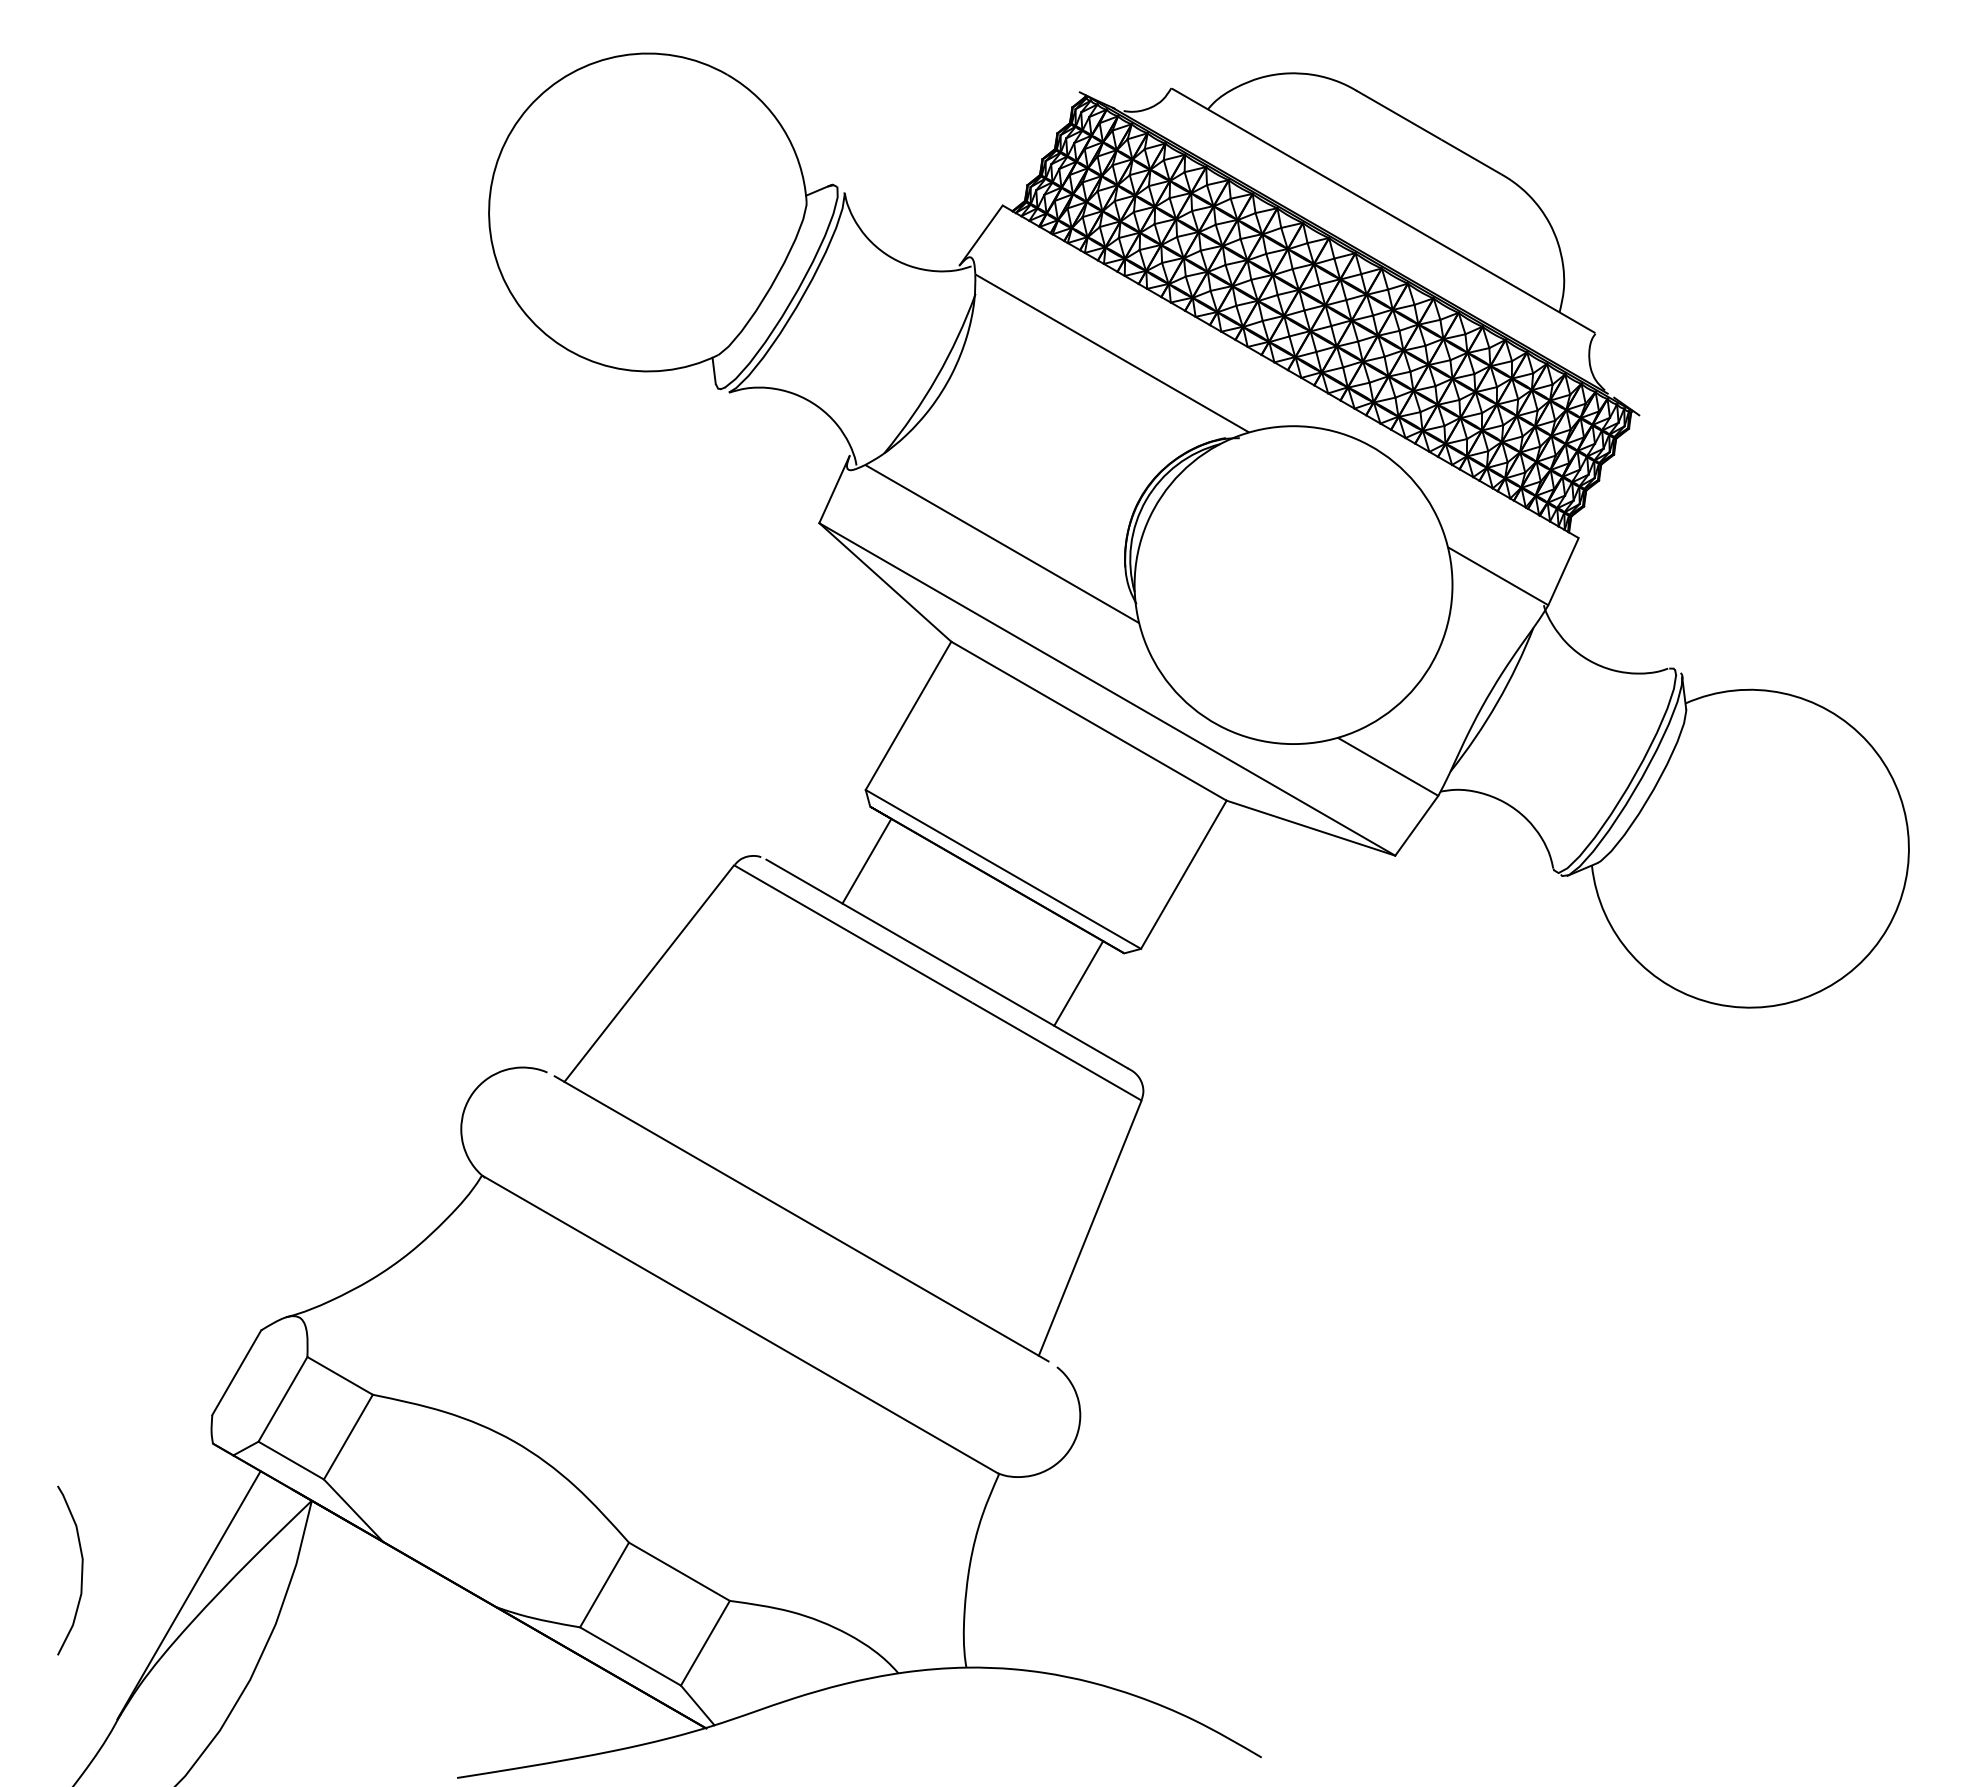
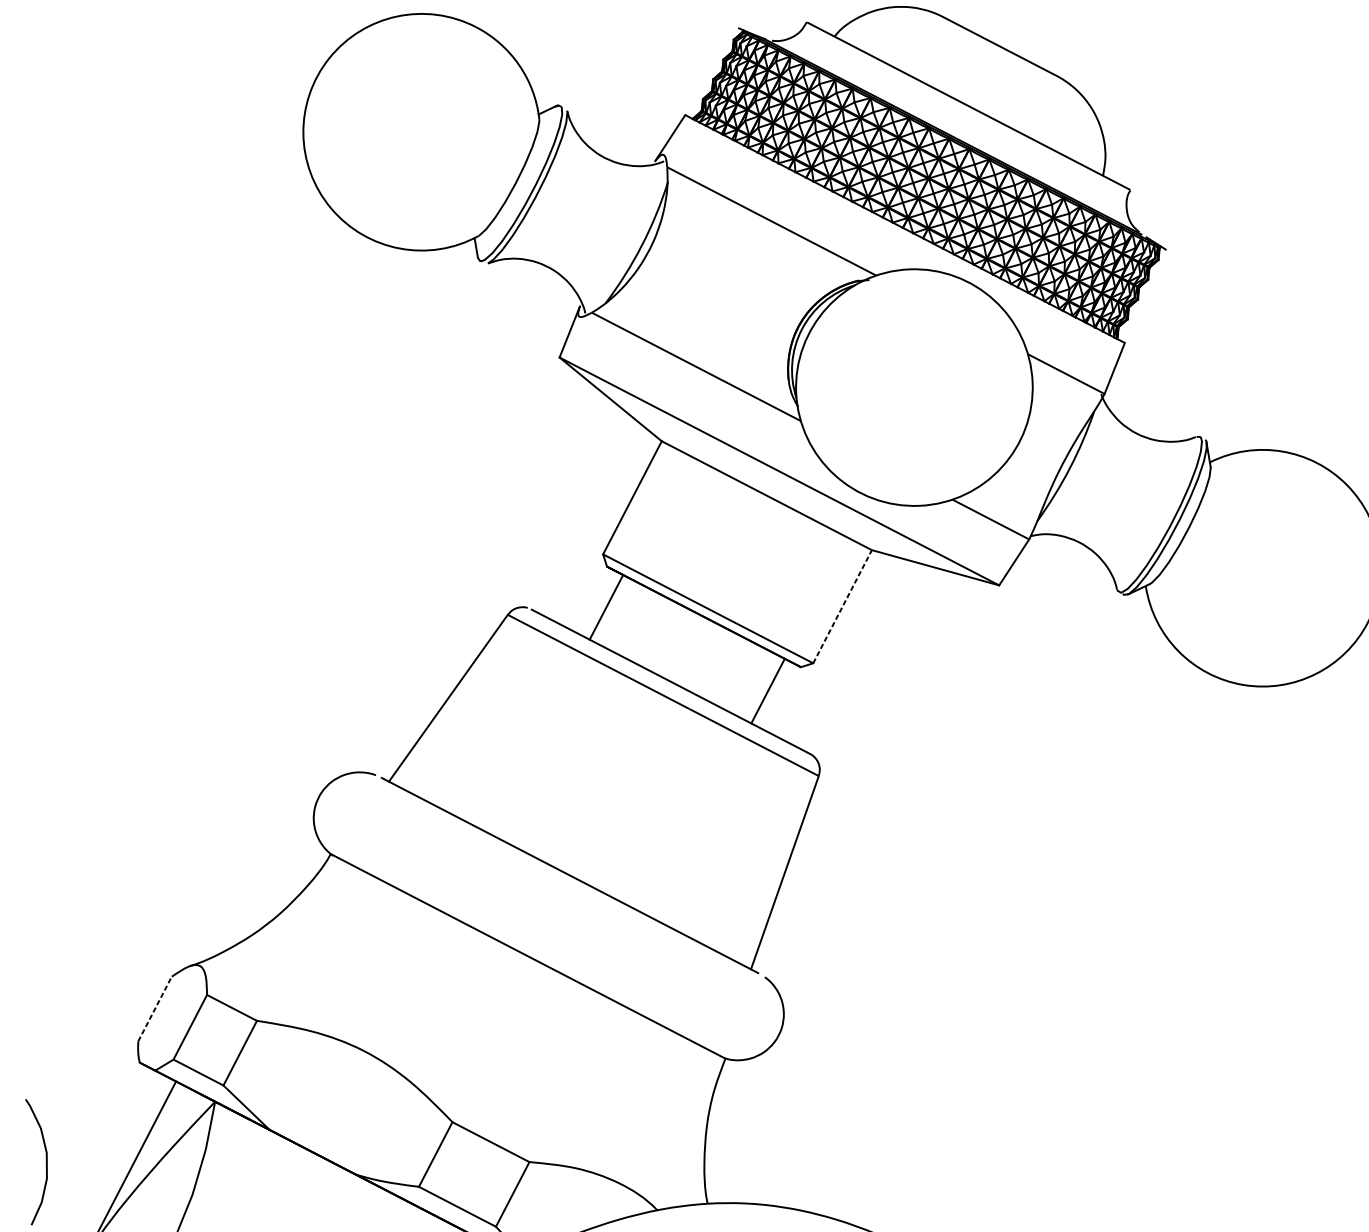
line: (1183, 874) -> (842, 606), solid -> dashed
line: (236, 1372) -> (154, 1008), solid -> dashed

